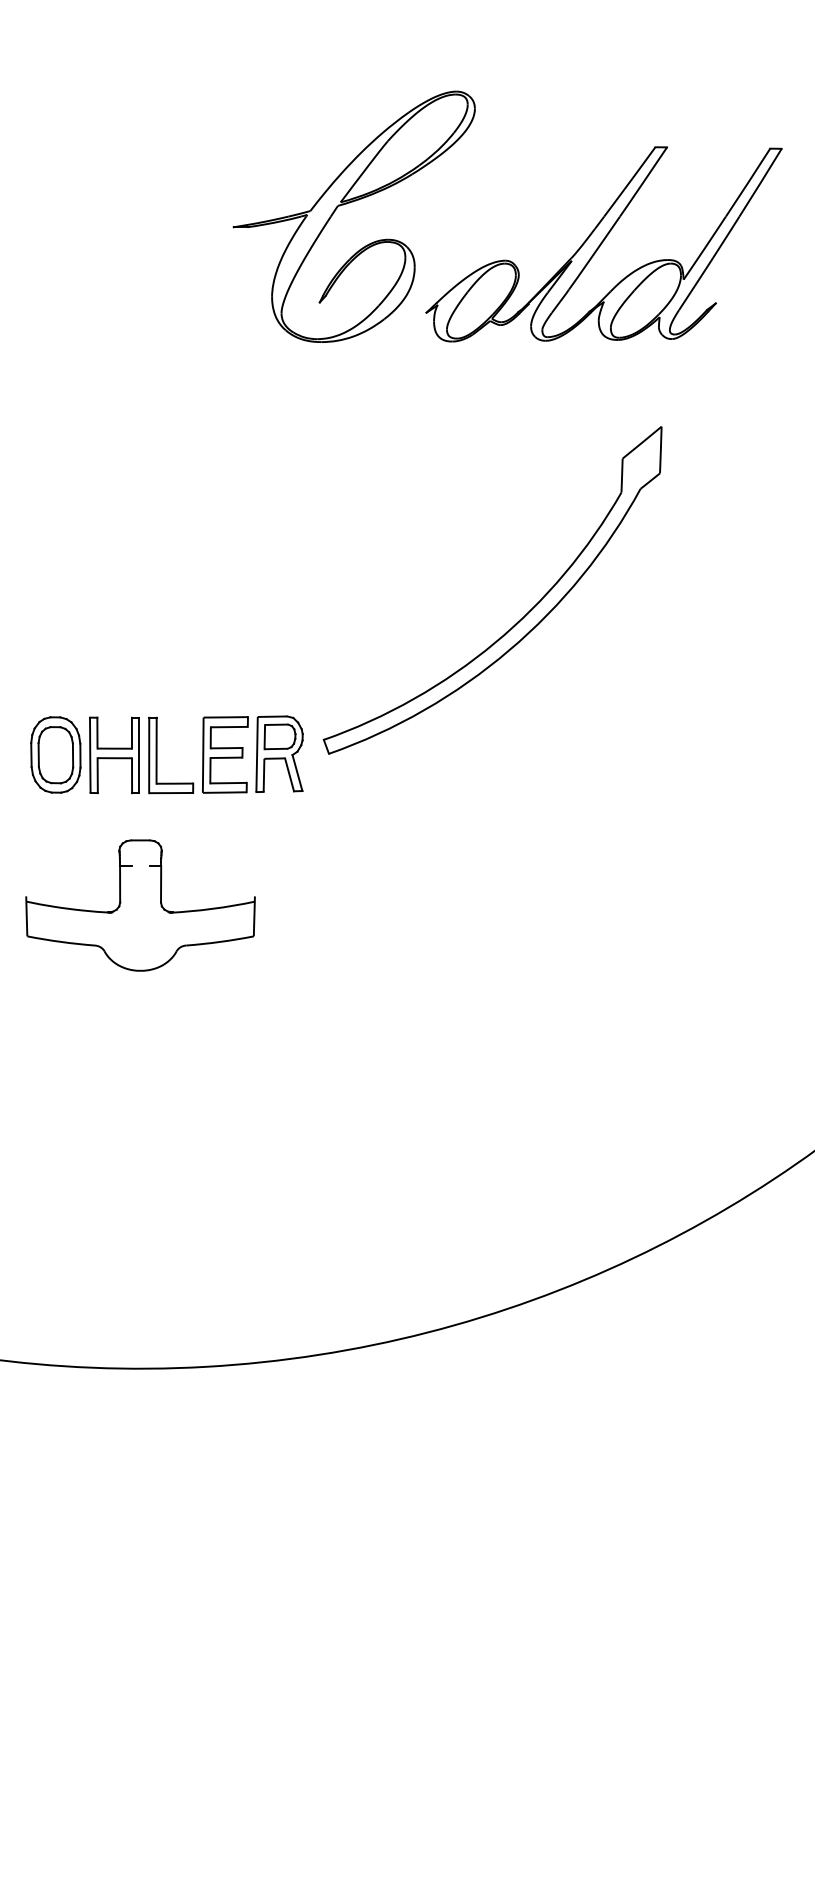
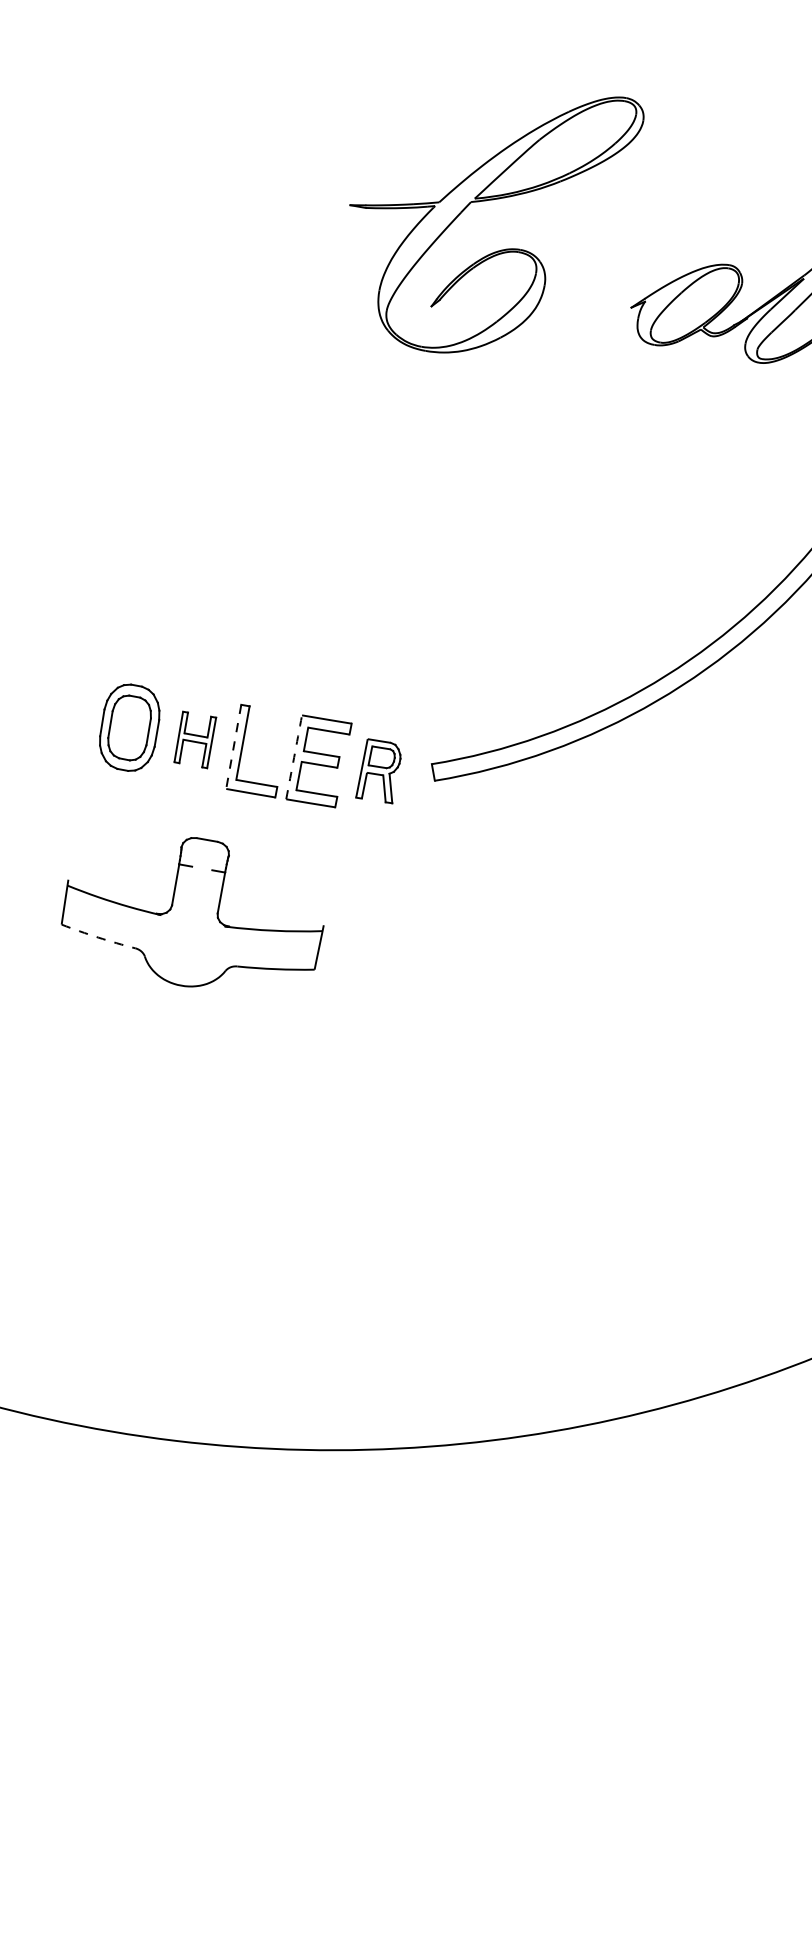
part: (349, 203) -> (484, 201), moved
part: (279, 753) -> (379, 770), size x0.7
part: (114, 755) -> (195, 739), size x0.6
line: (149, 755) -> (234, 746), solid -> dashed
arc: (203, 755) -> (294, 757), solid -> dashed
arc: (61, 941) -> (98, 937), solid -> dashed

